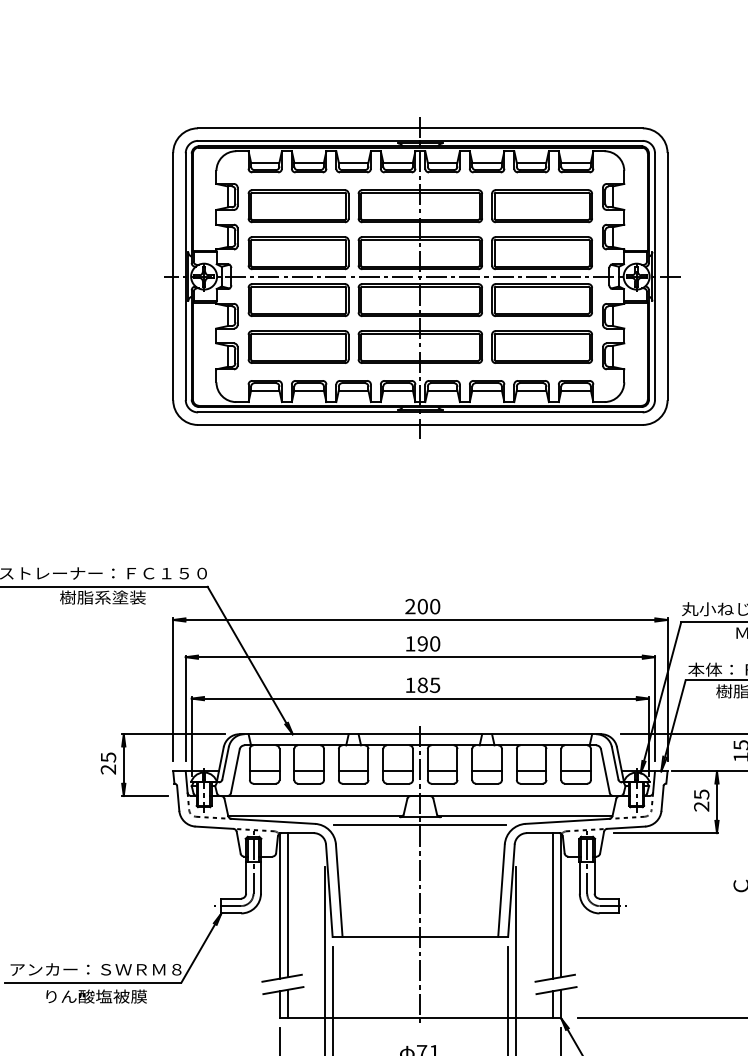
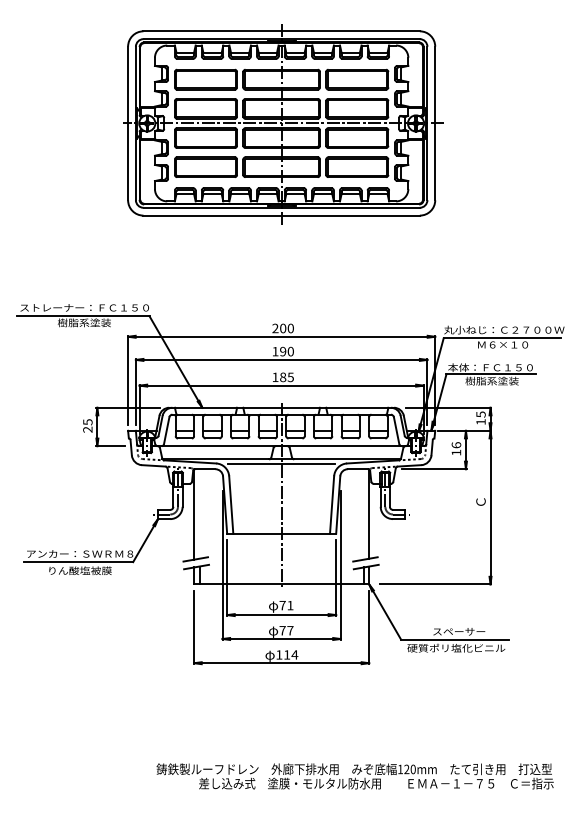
text: (701, 799) -> (456, 448), 25 -> 16
line: (288, 904) -> (199, 513), removed
line: (552, 906) -> (363, 514), removed

